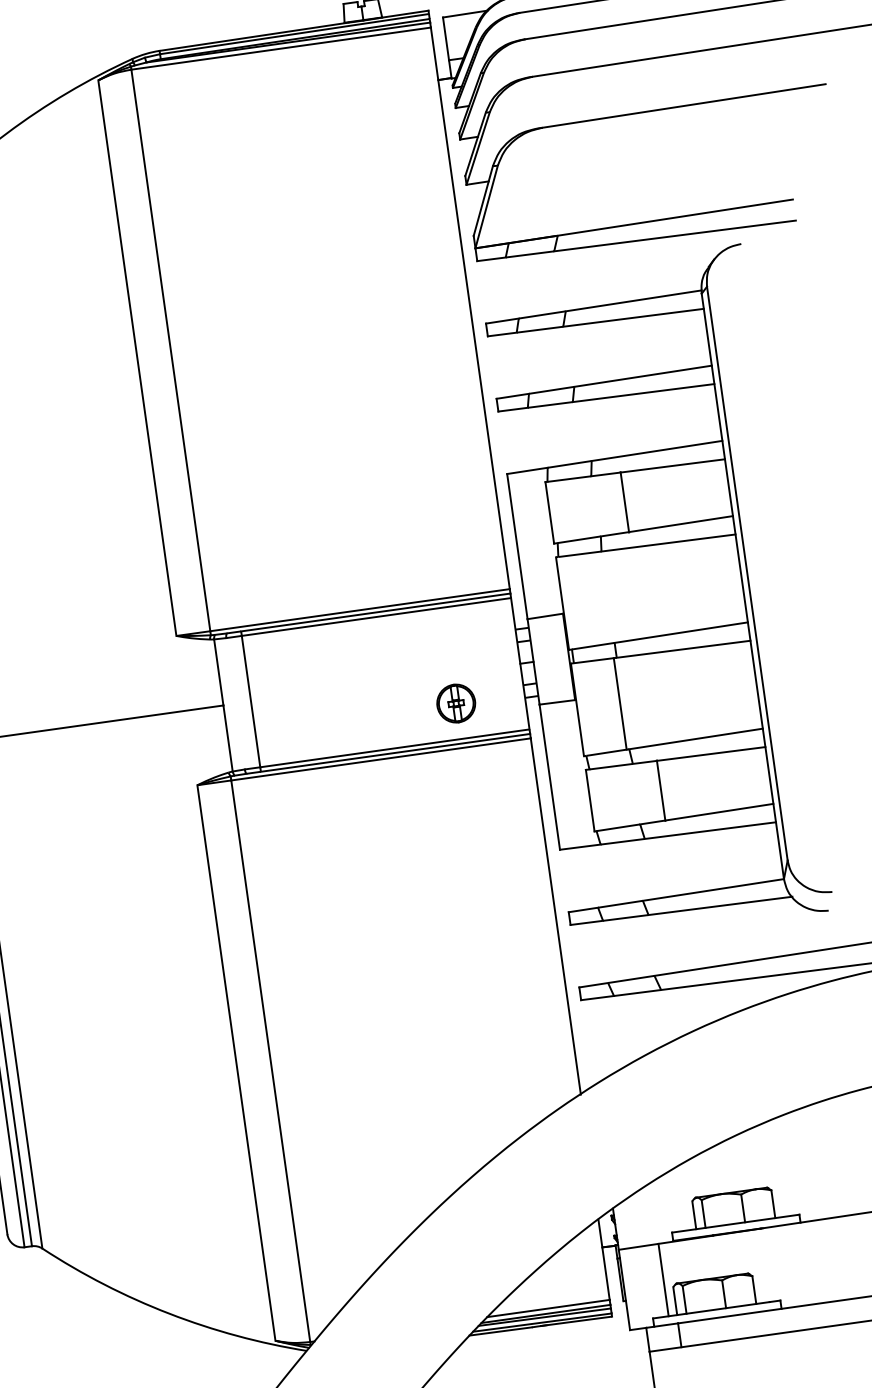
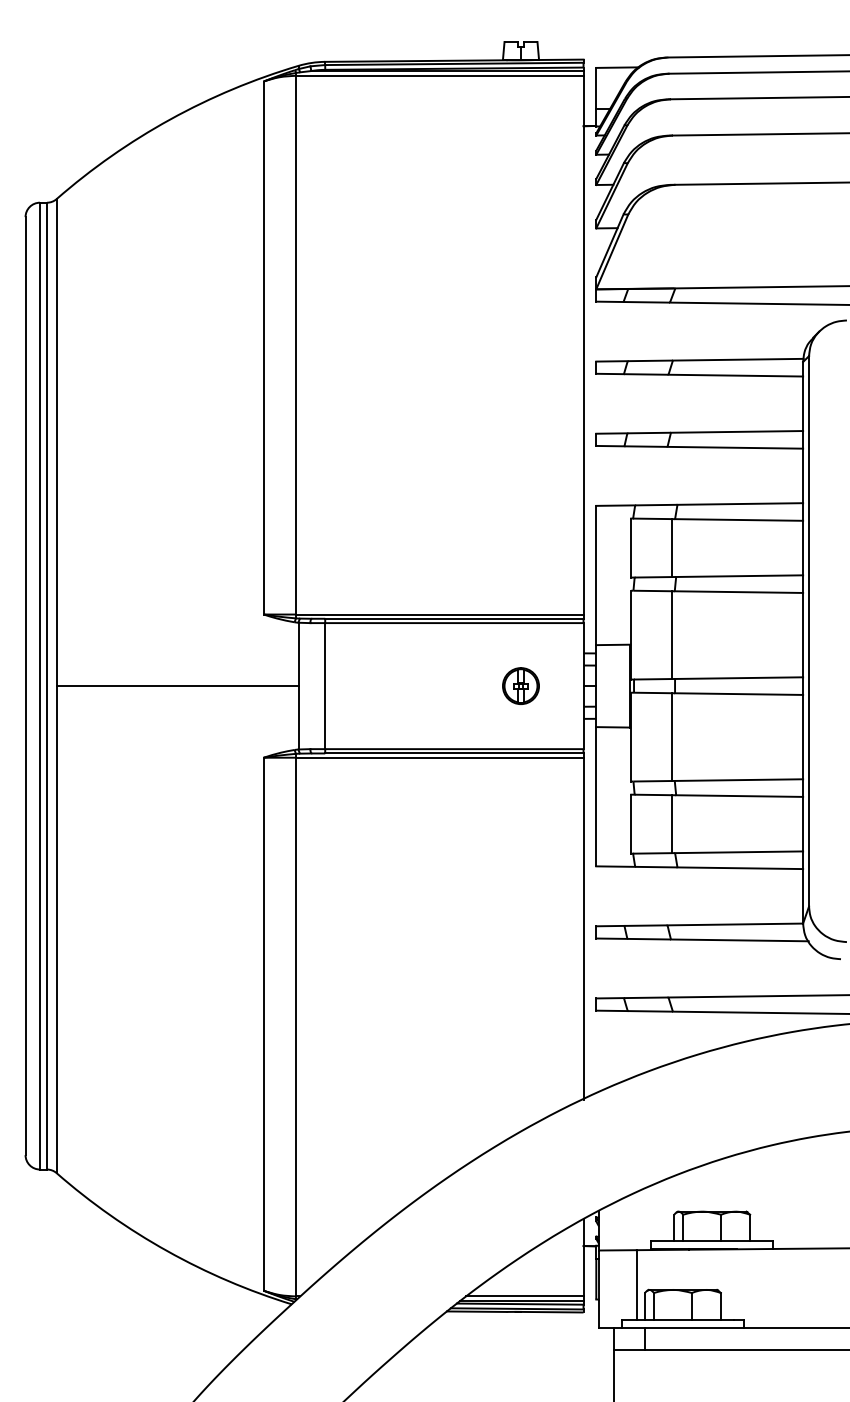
line: (625, 502) -> (672, 548), moved
line: (605, 597) -> (672, 635), added
part: (455, 703) -> (520, 685), moved
line: (661, 791) -> (672, 824), moved

